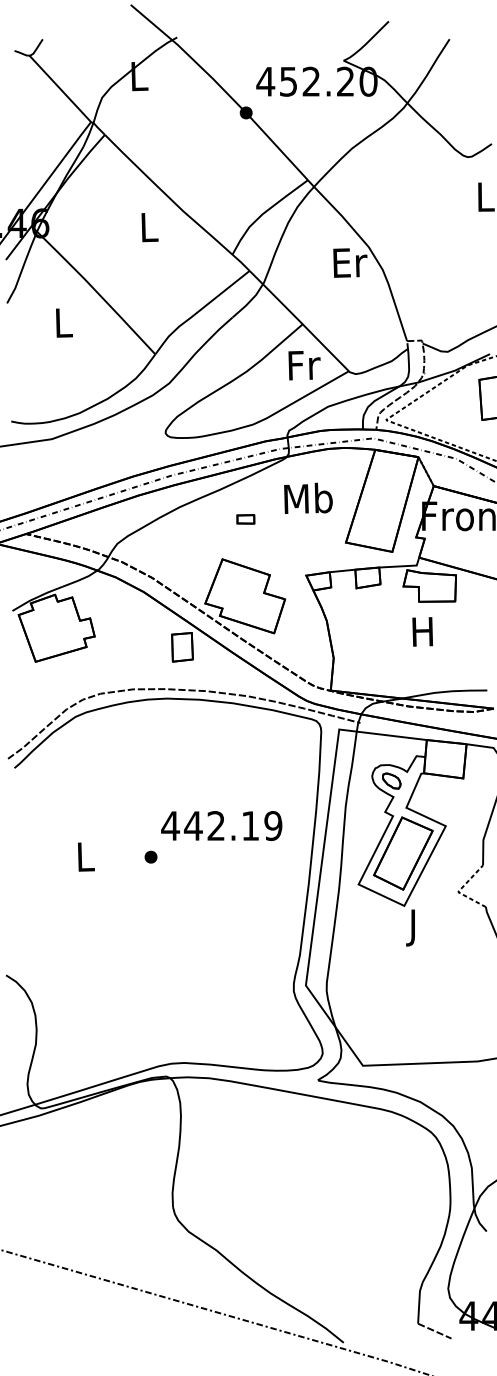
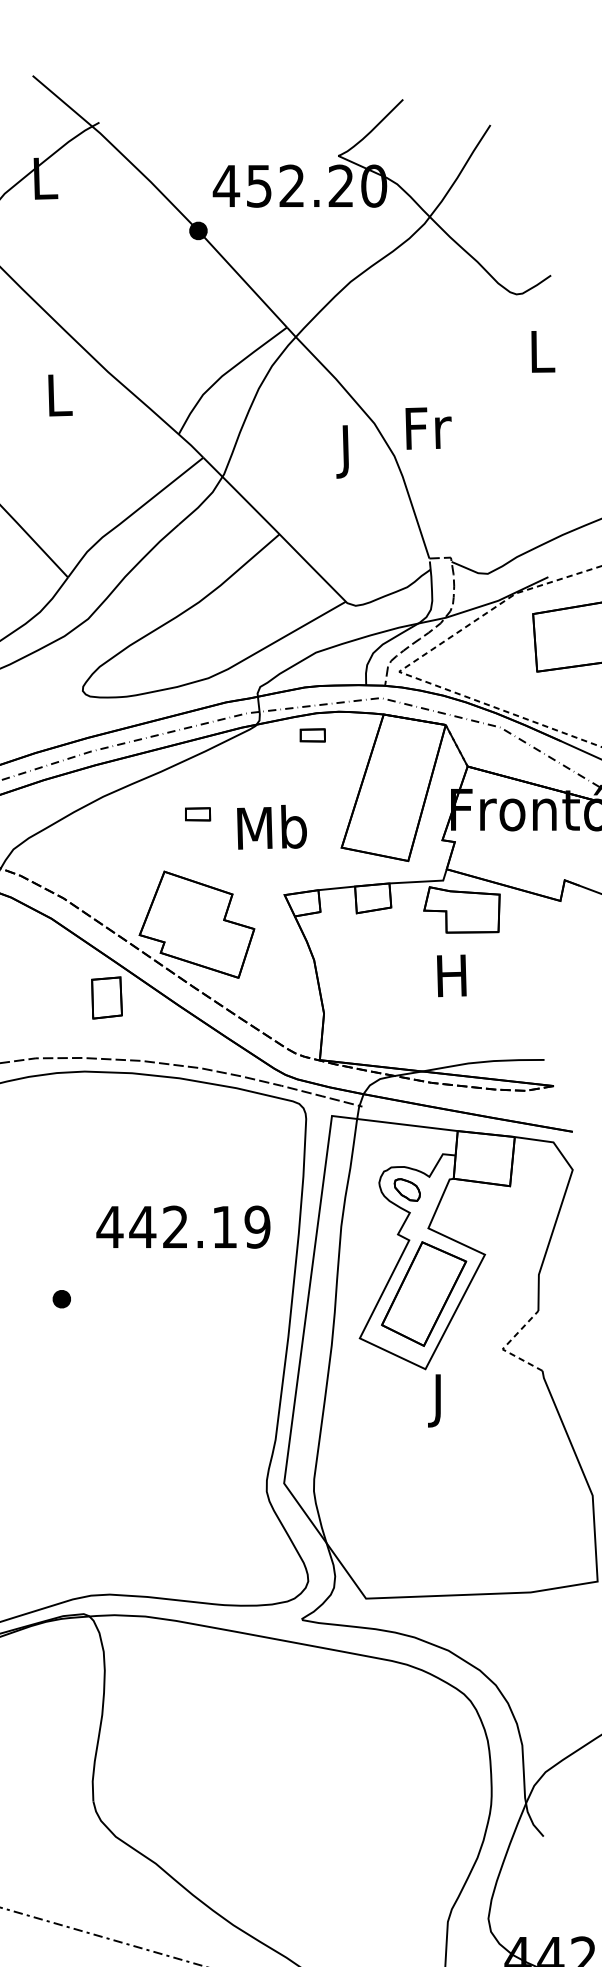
text: (350, 266) -> (348, 451), Er -> J
text: (304, 365) -> (428, 428), moved
part: (325, 464) -> (312, 735), added
text: (308, 497) -> (272, 825), moved
text: (221, 825) -> (183, 1226), moved

